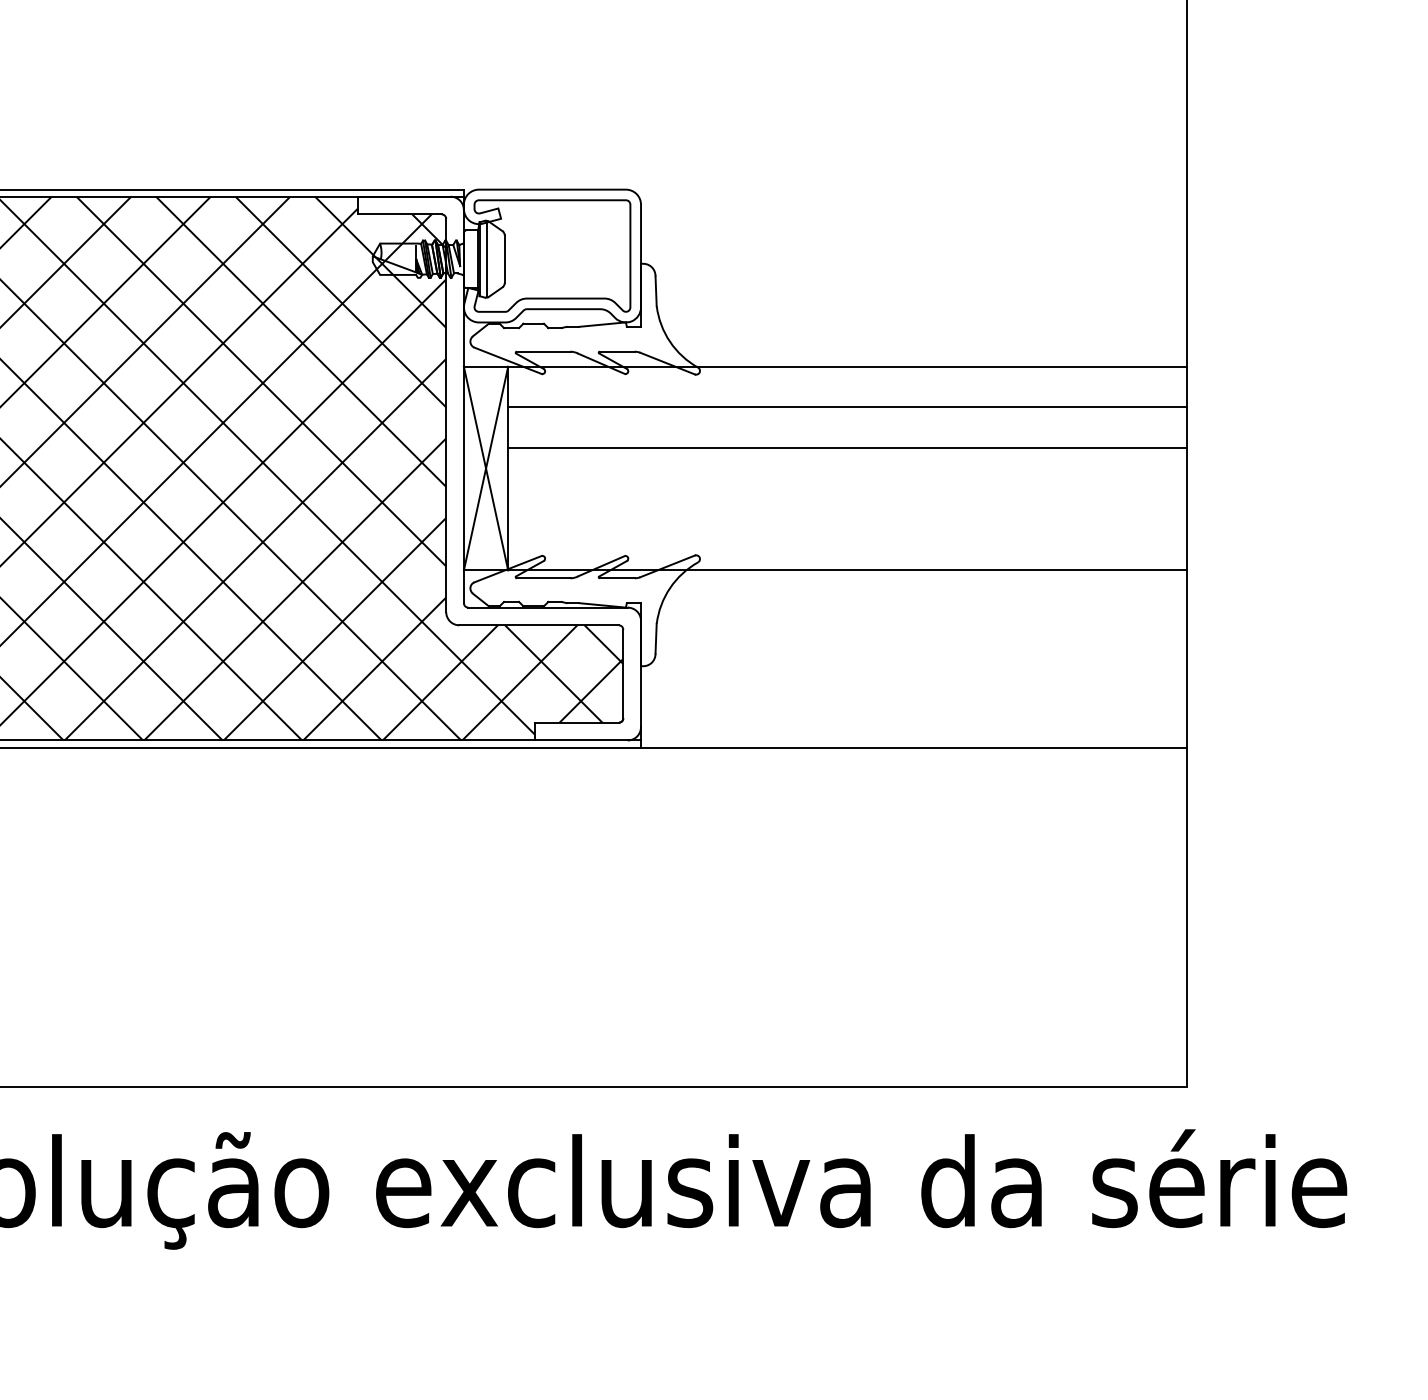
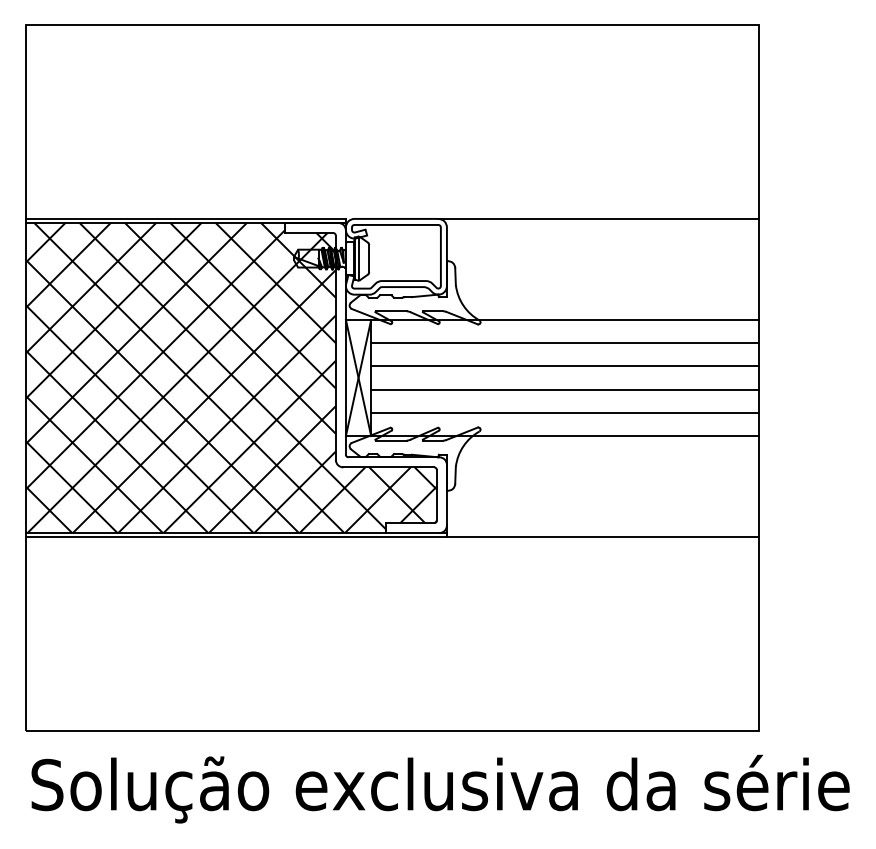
line: (906, 188) -> (598, 218), added
line: (847, 488) -> (564, 389), added
line: (847, 529) -> (564, 412), added

